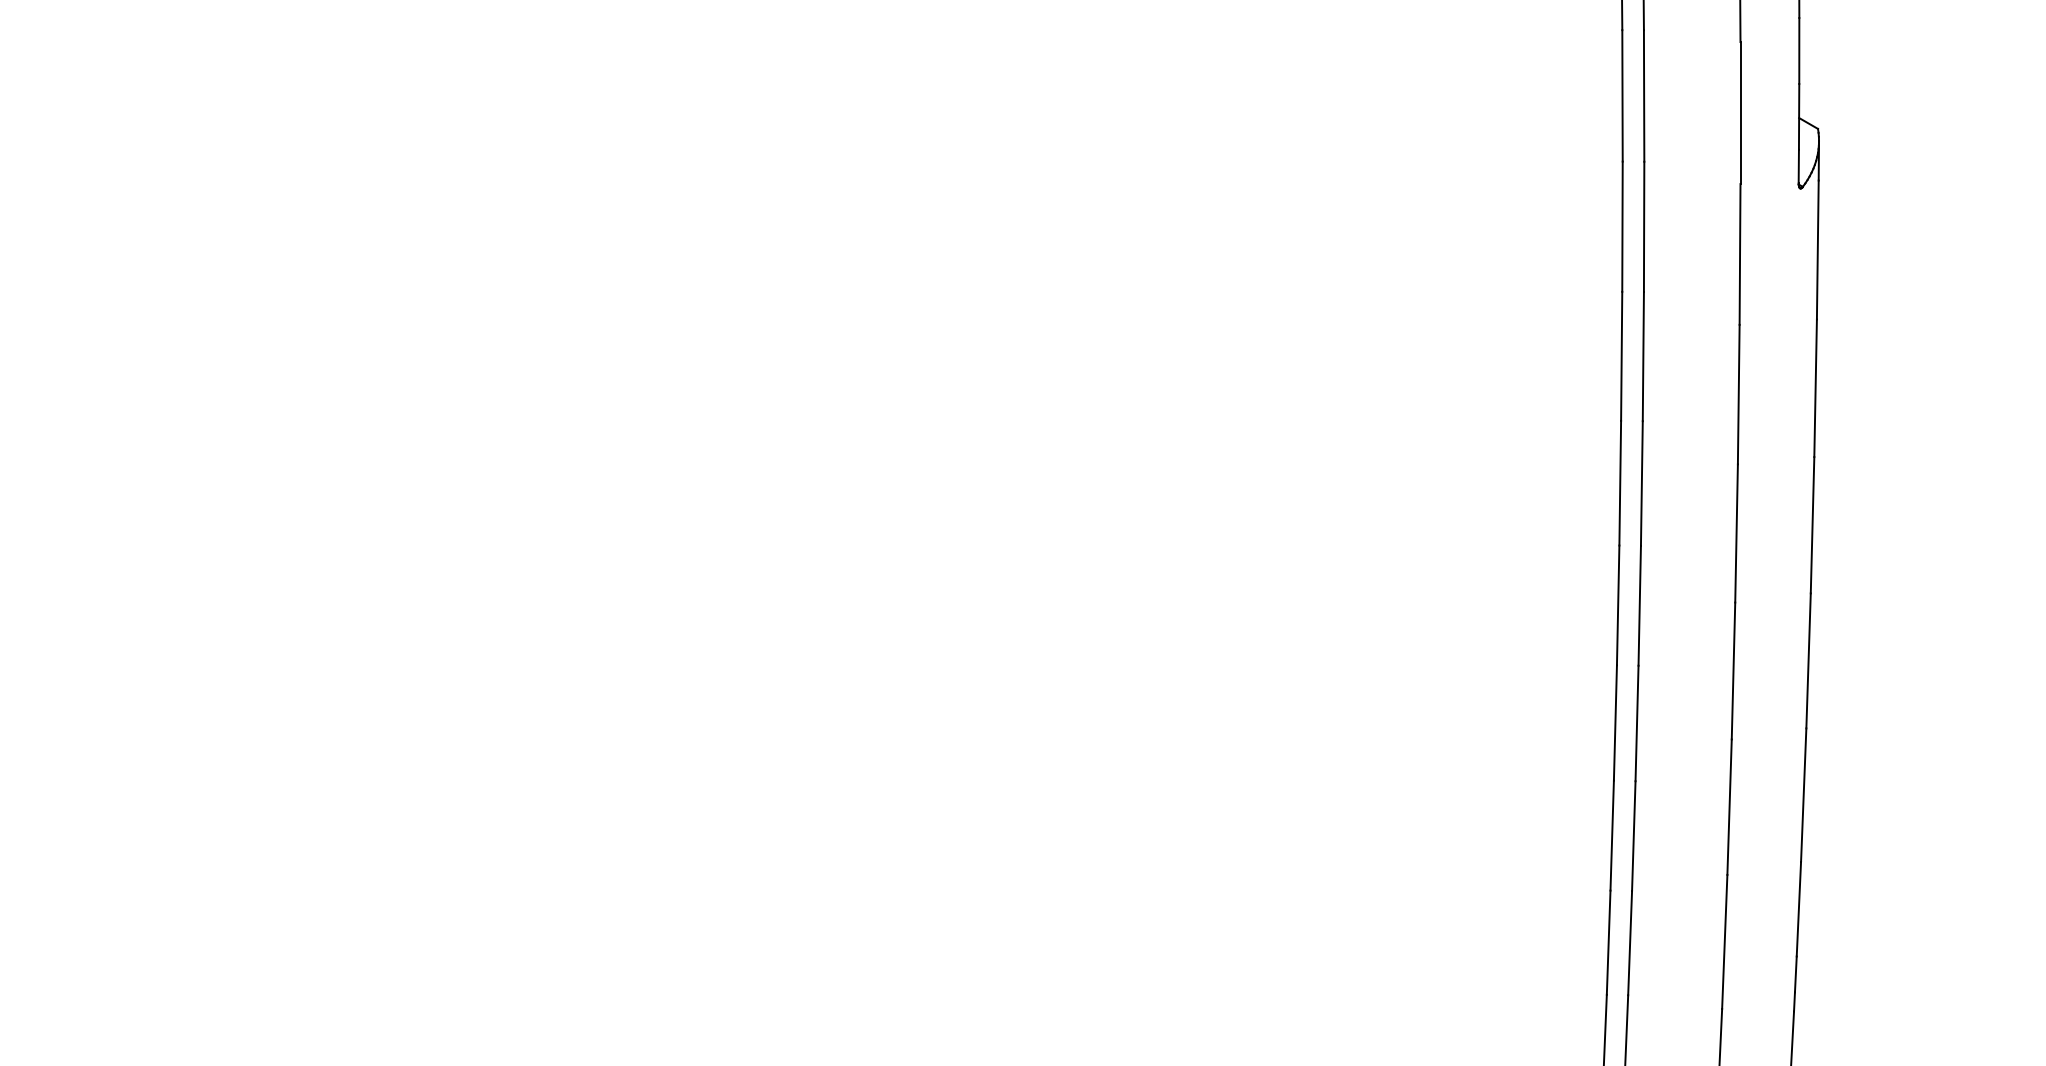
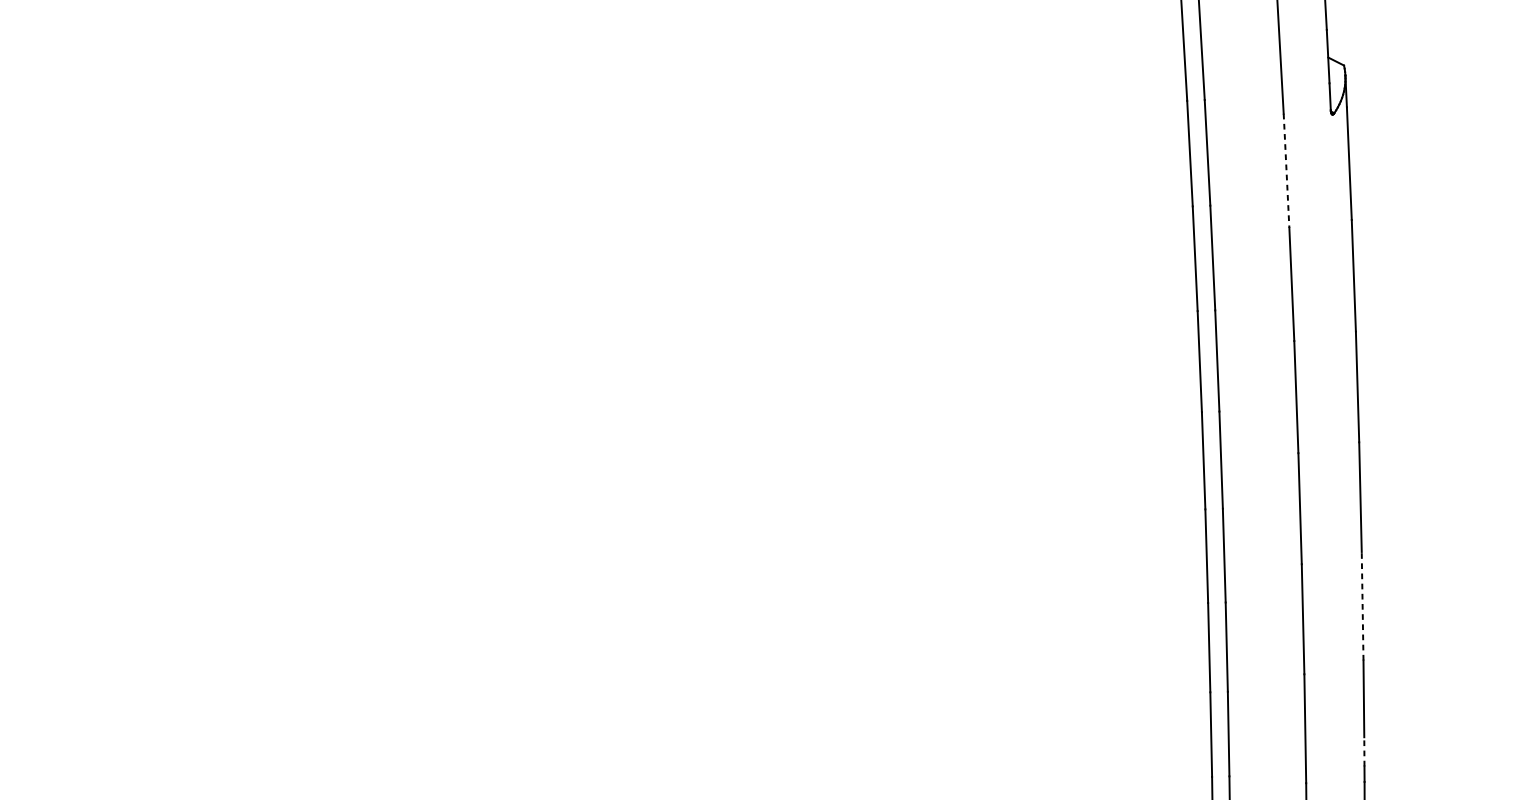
line: (1740, 254) -> (1286, 170), solid -> dashed
line: (1803, 795) -> (1362, 606), solid -> dashed
line: (1795, 974) -> (1364, 751), solid -> dashed

